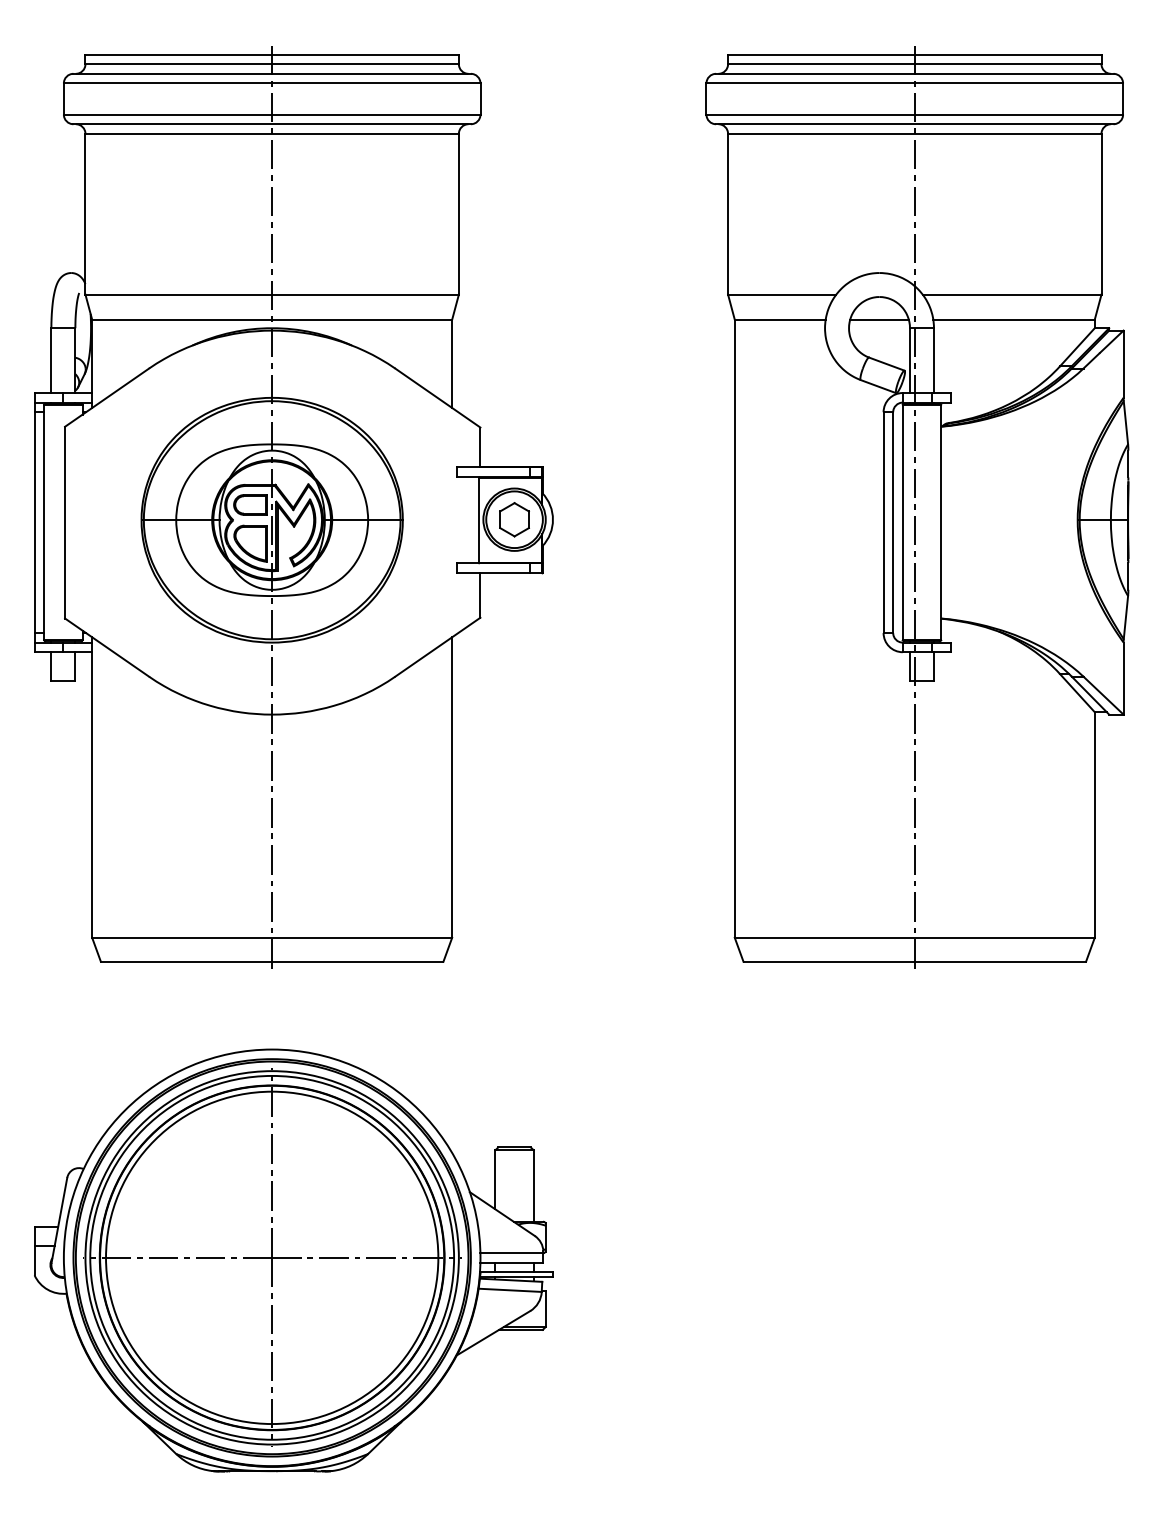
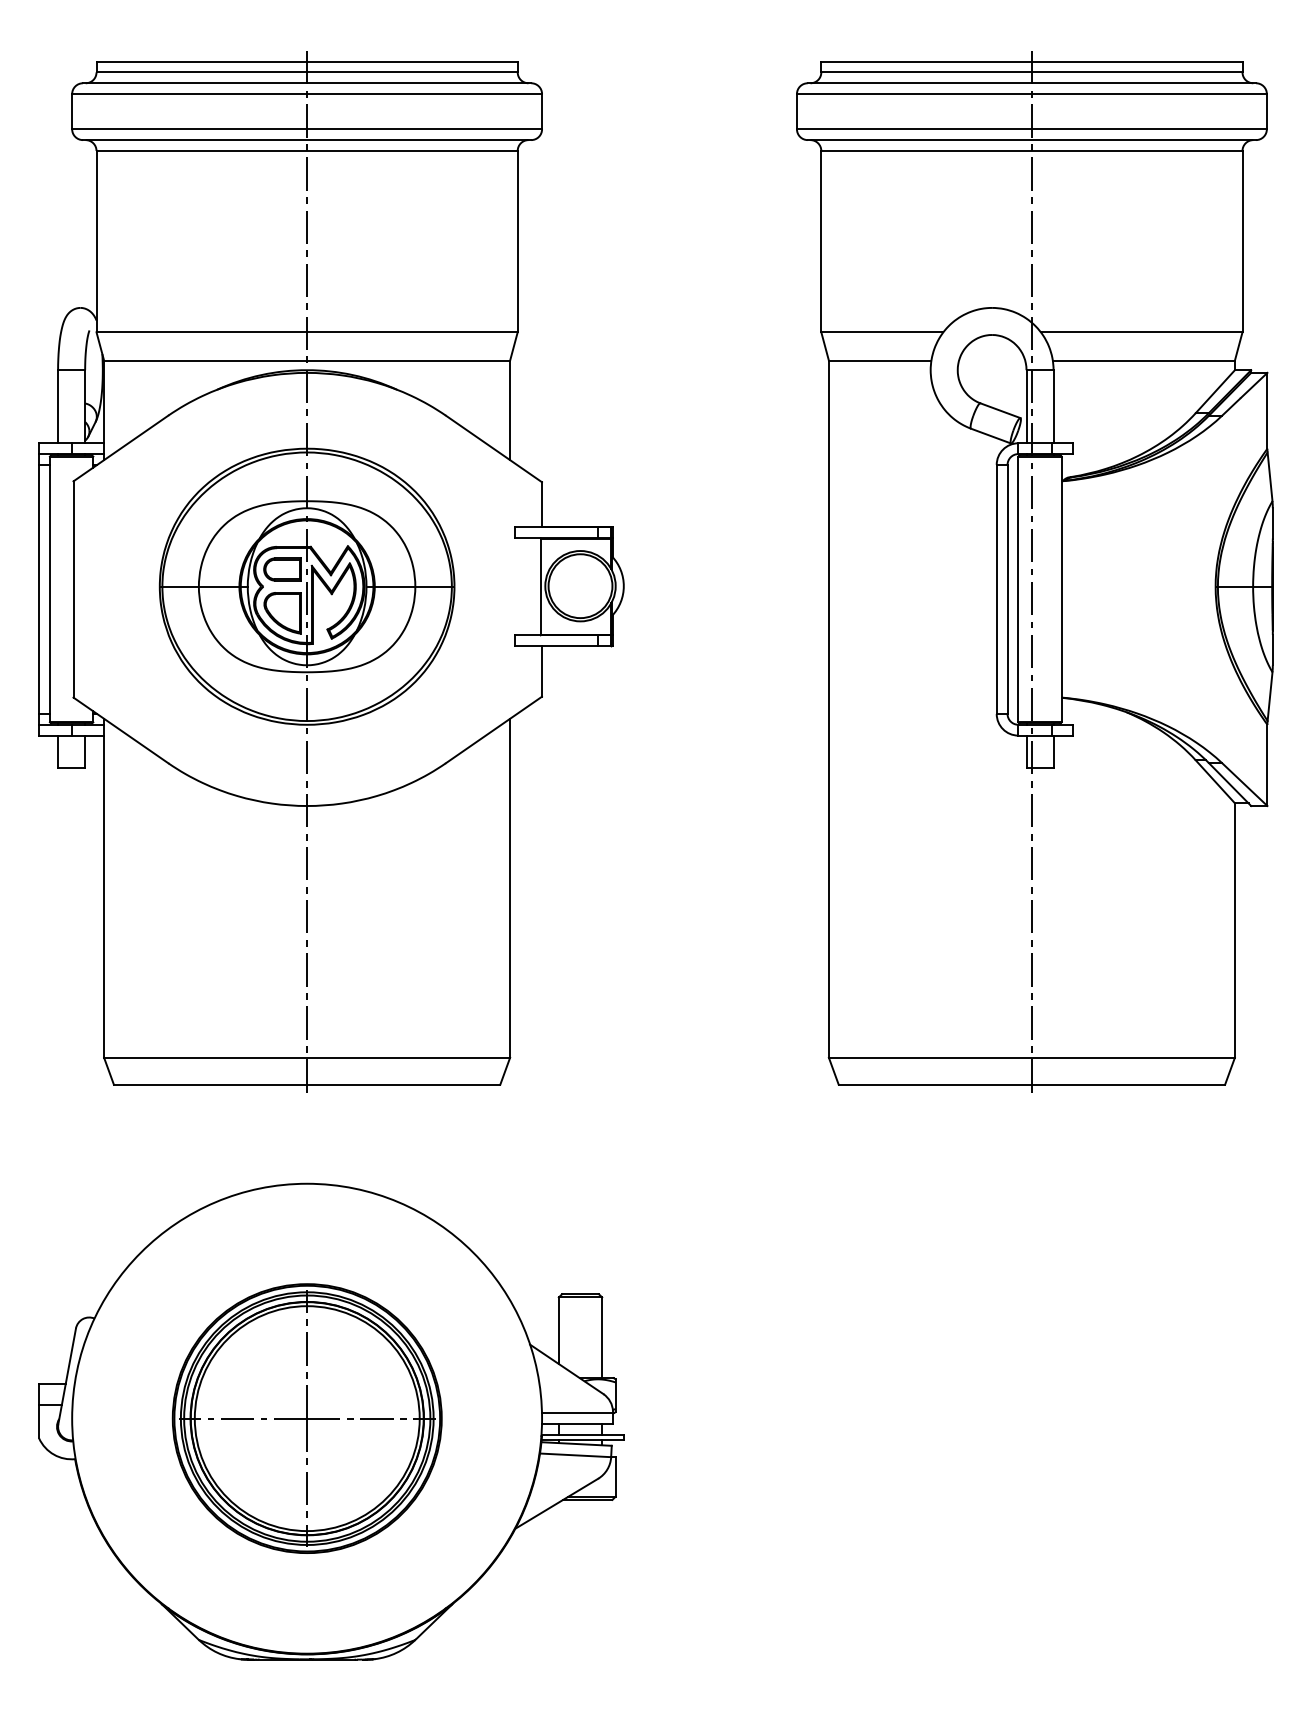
line: (879, 319) -> (992, 360), removed
part: (514, 520) -> (580, 586), removed
part: (272, 1257) -> (307, 1418), size x0.6

